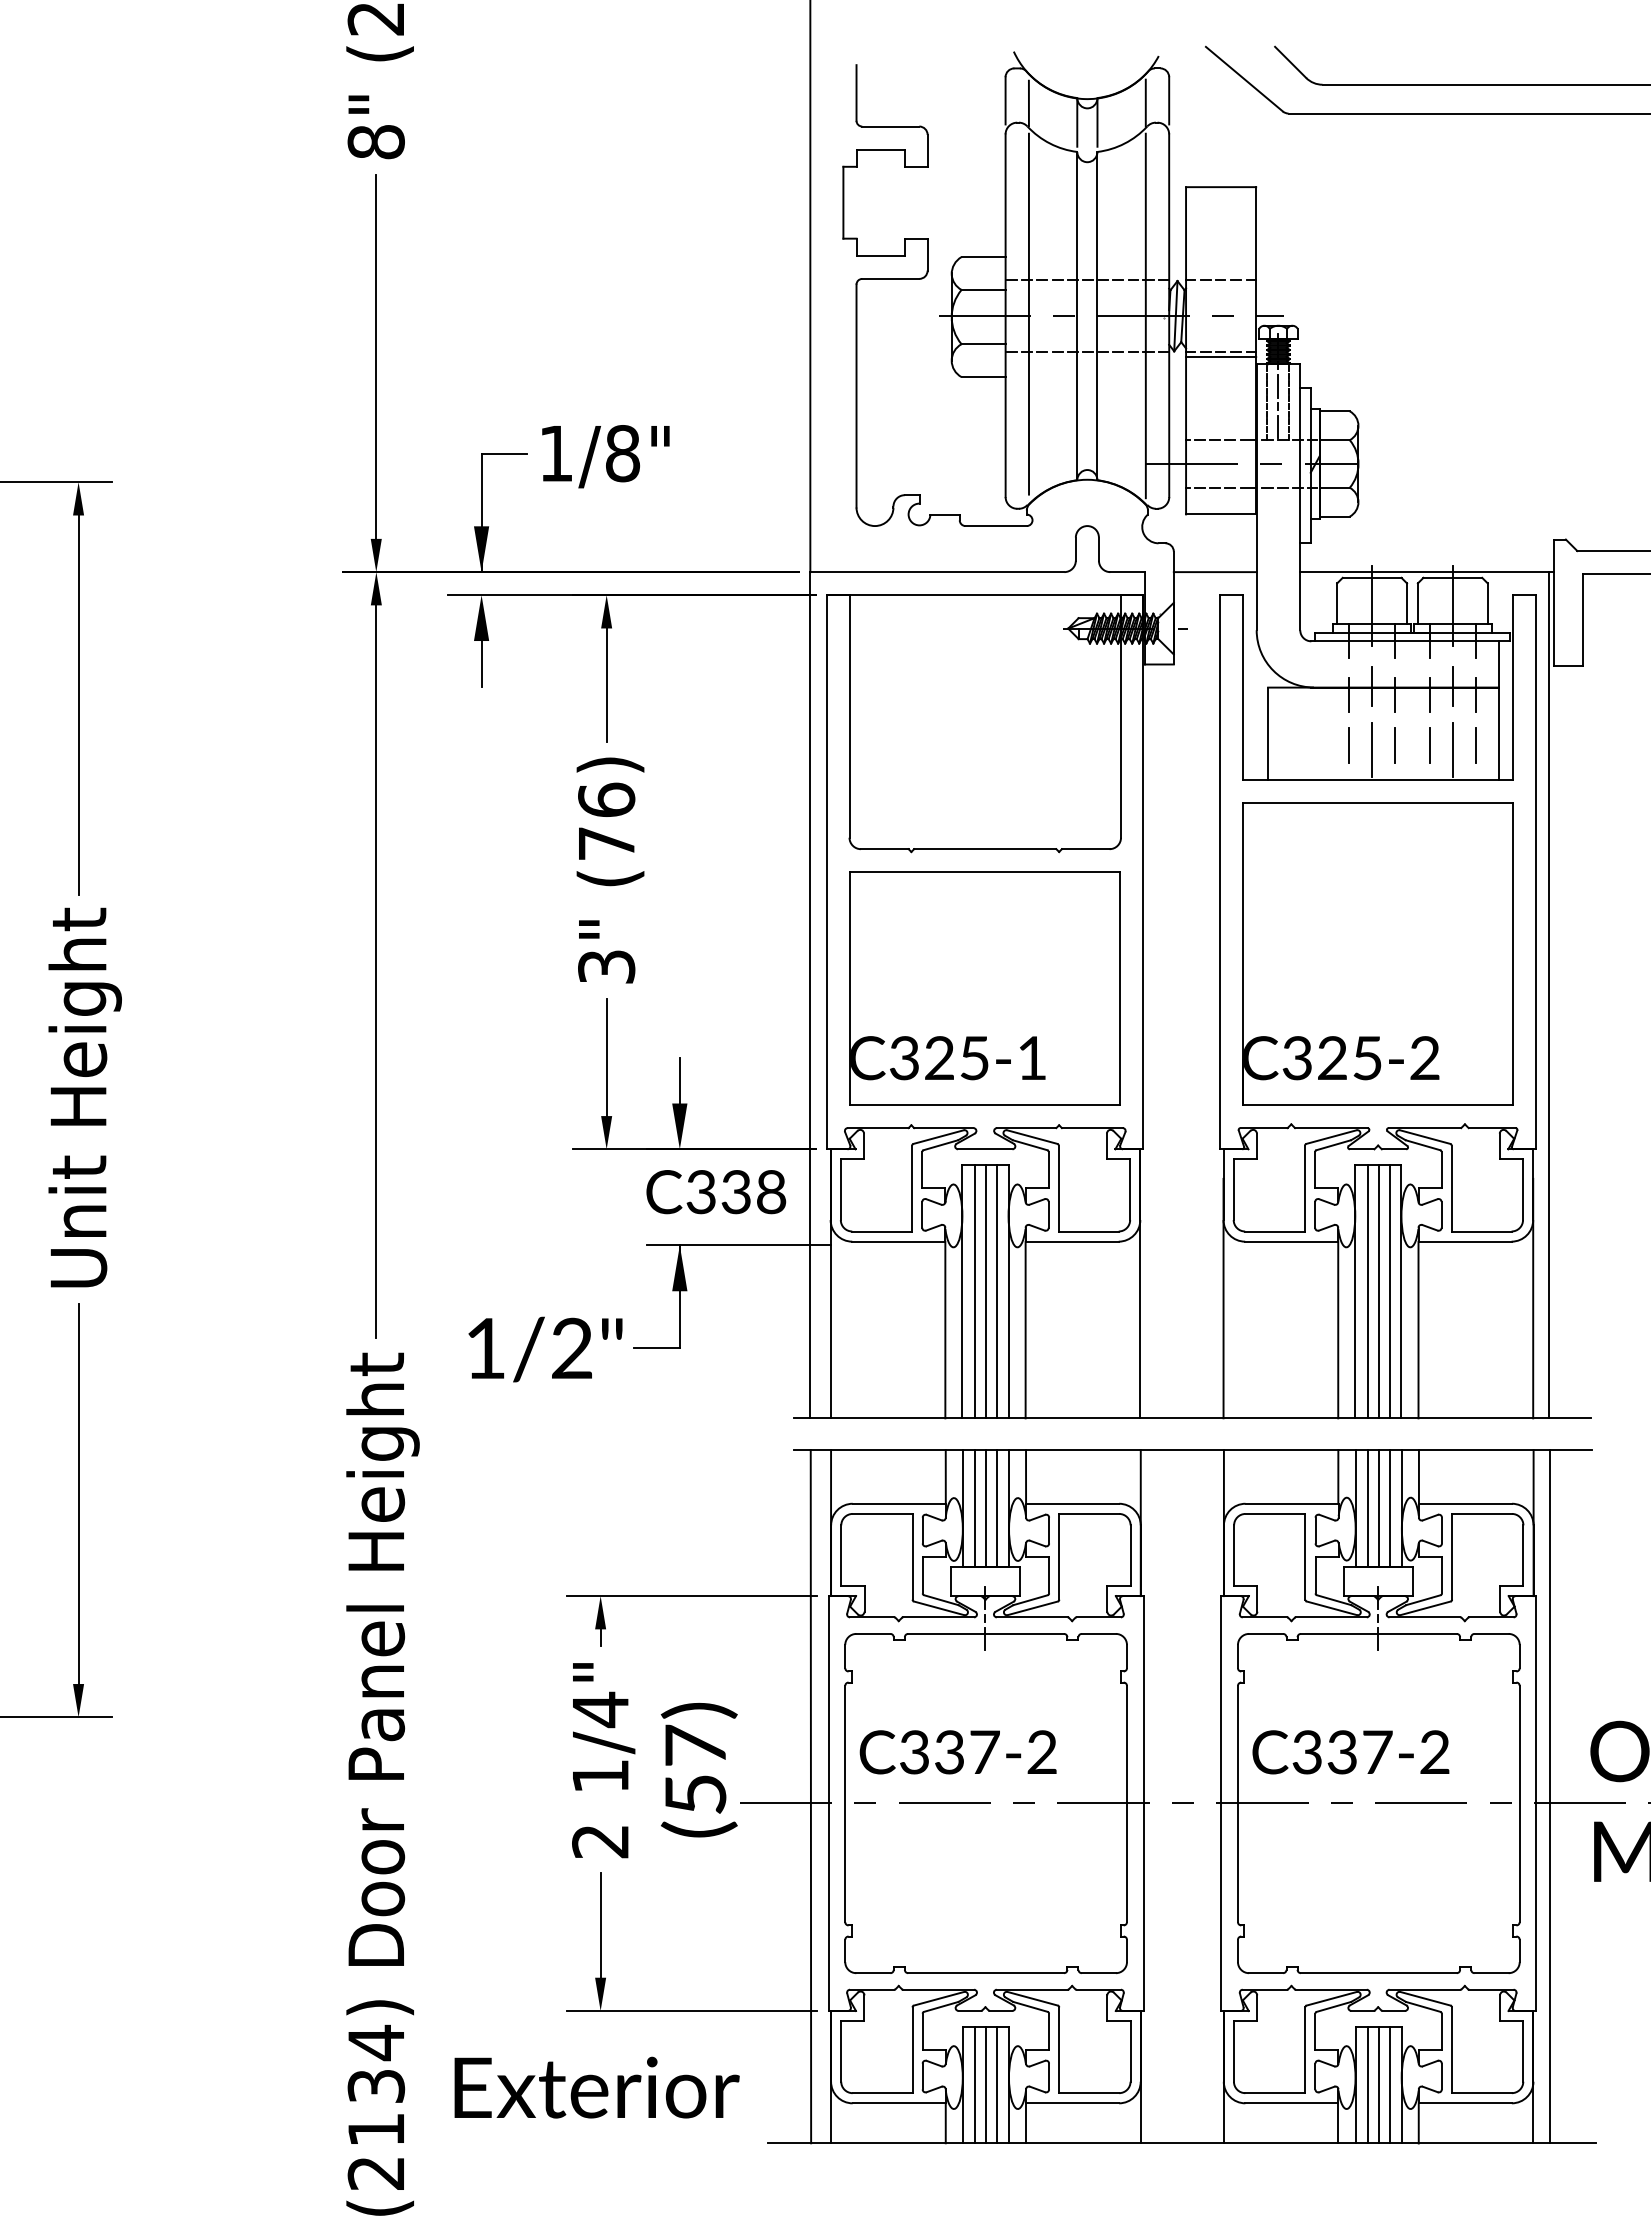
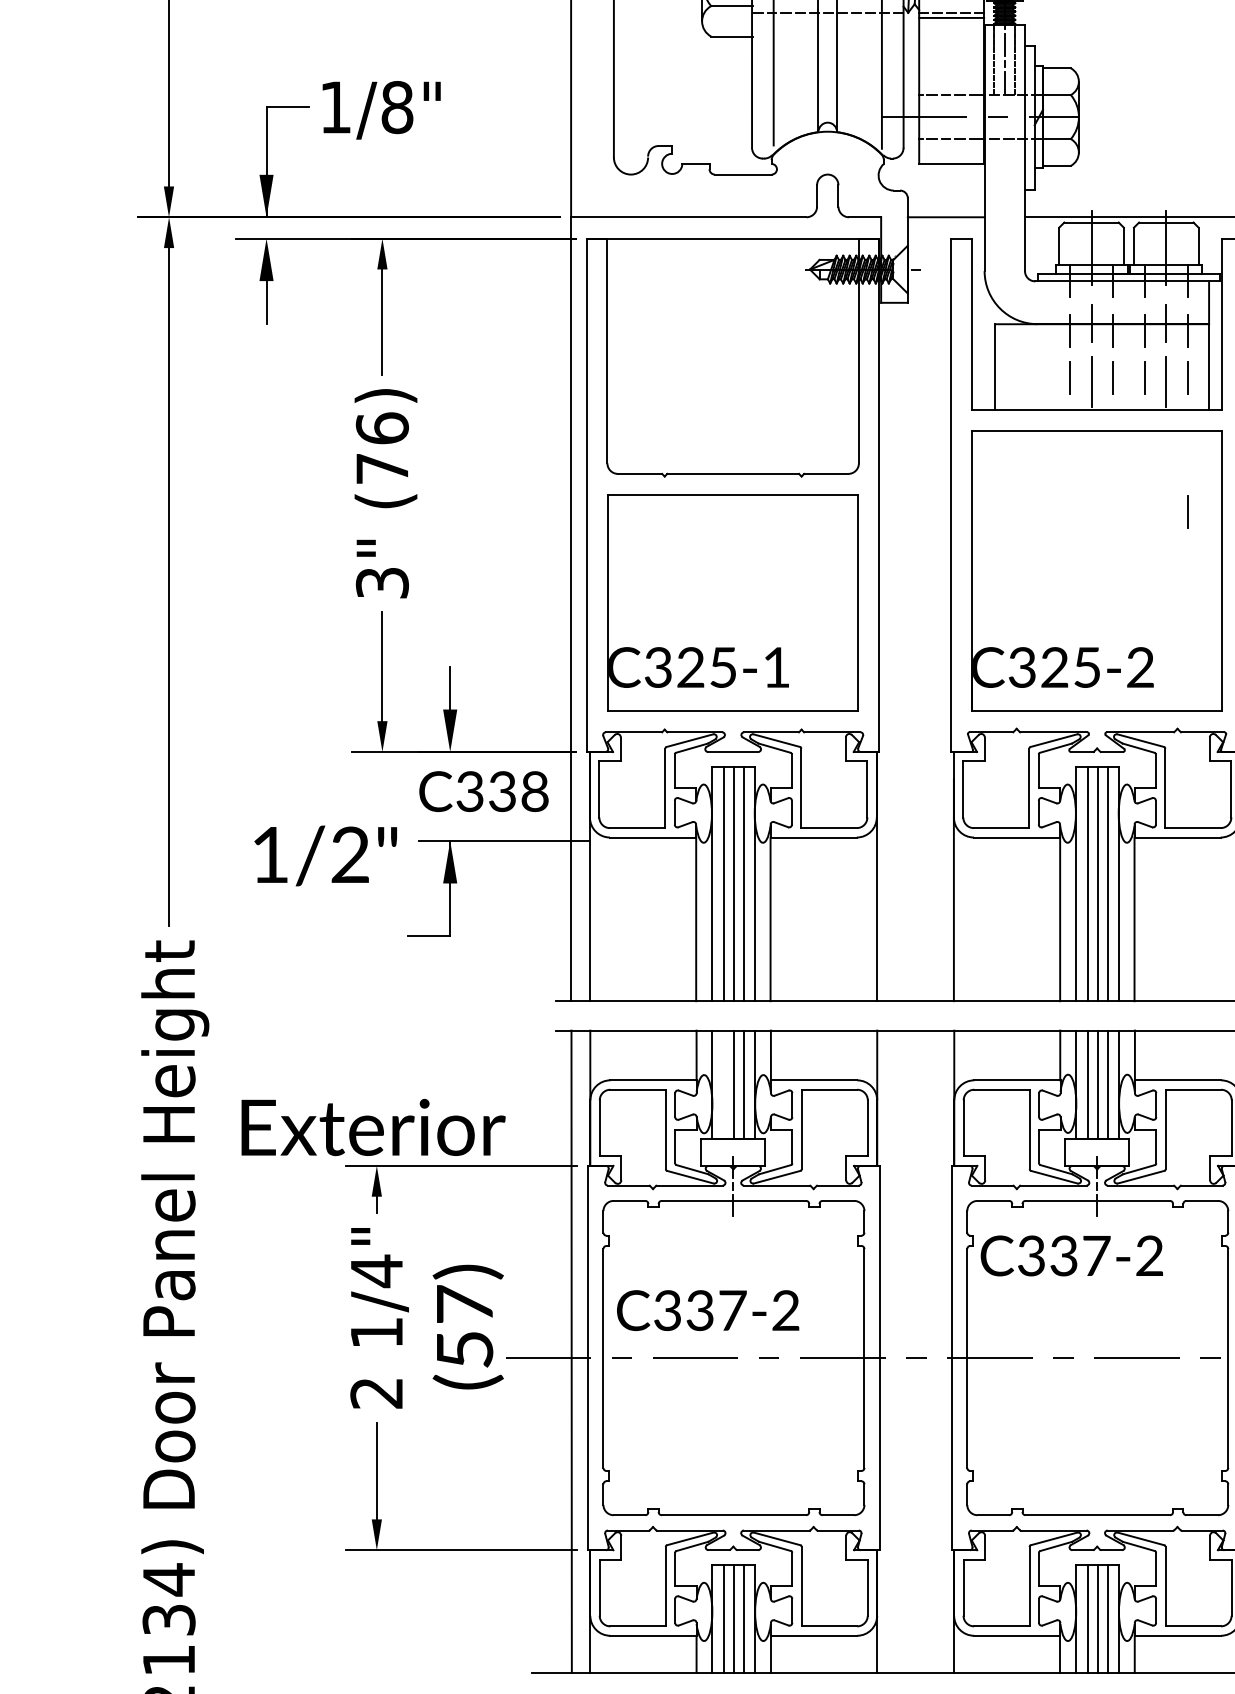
line: (1476, 890) -> (1188, 512), added
text: (545, 1349) -> (325, 855), moved
line: (975, 1508) -> (724, 1084), removed
text: (1350, 1752) -> (1071, 1256), moved
text: (596, 2087) -> (373, 1127), moved

